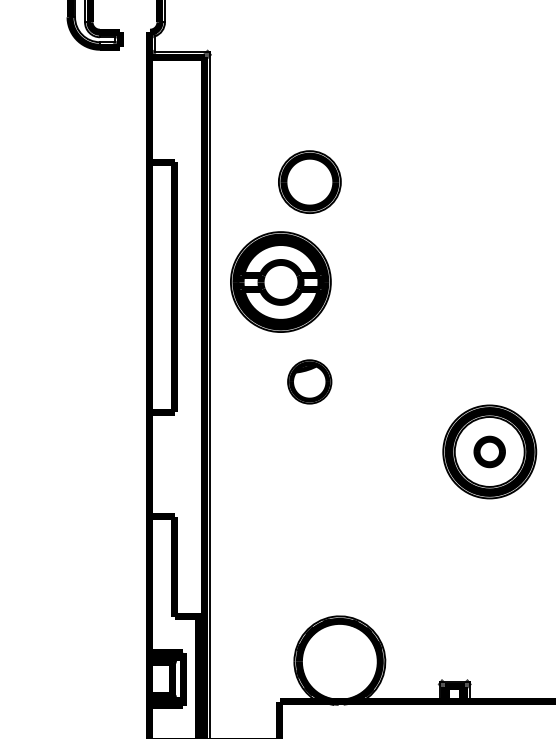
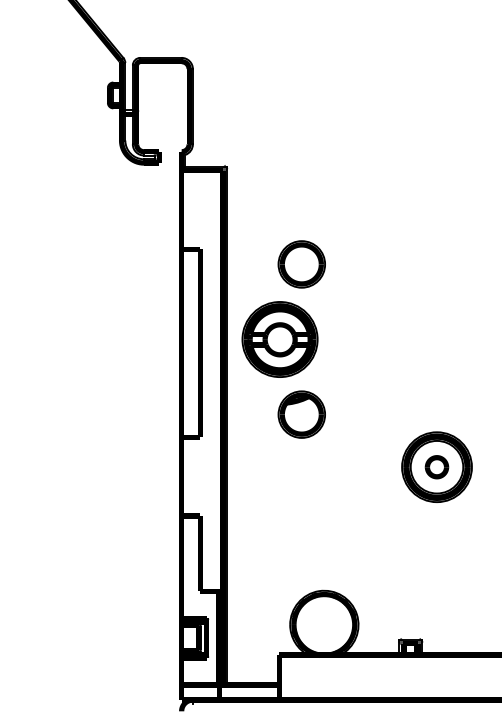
part: (309, 381) -> (301, 414), size x1.43

